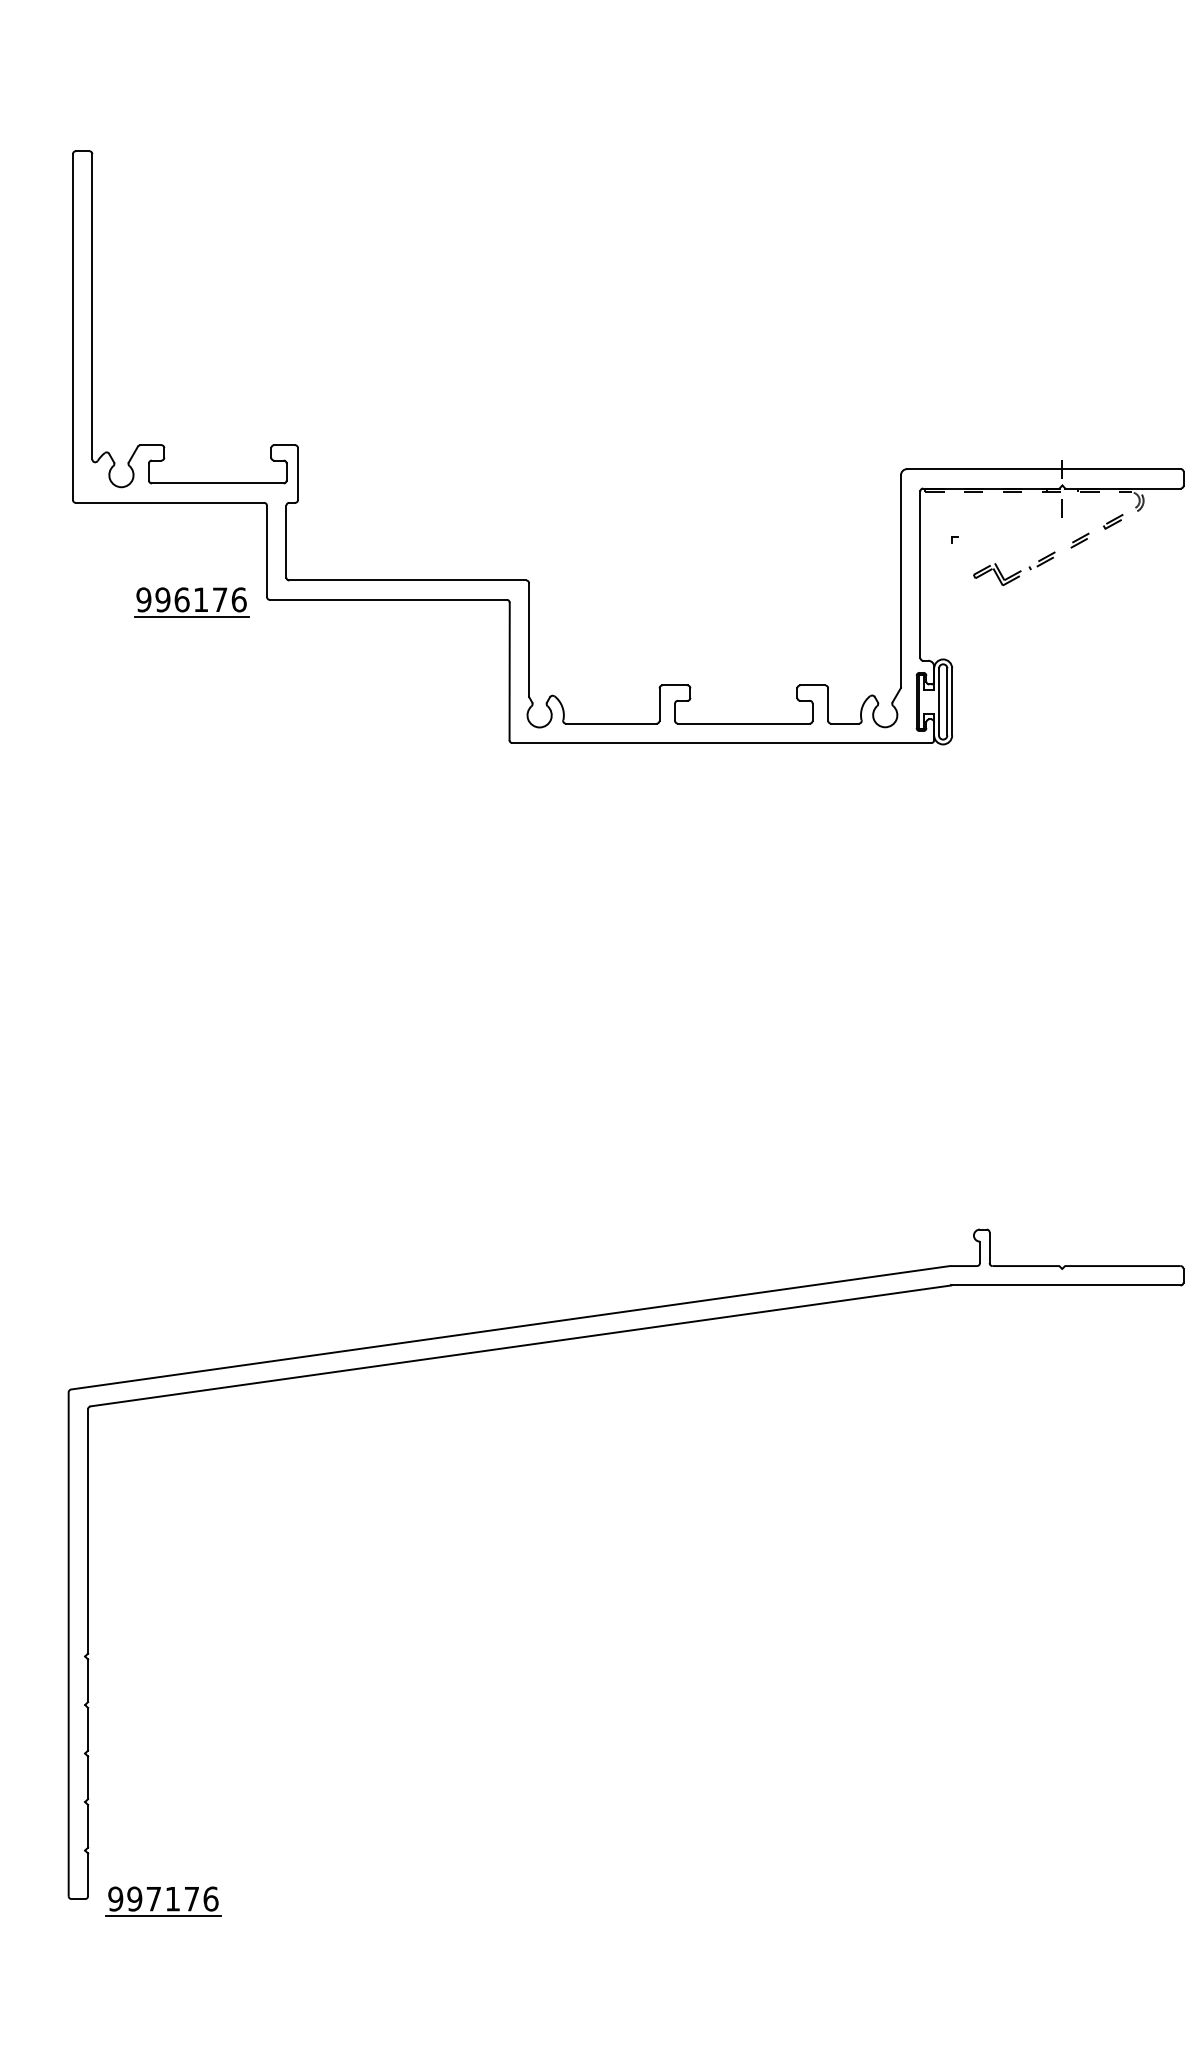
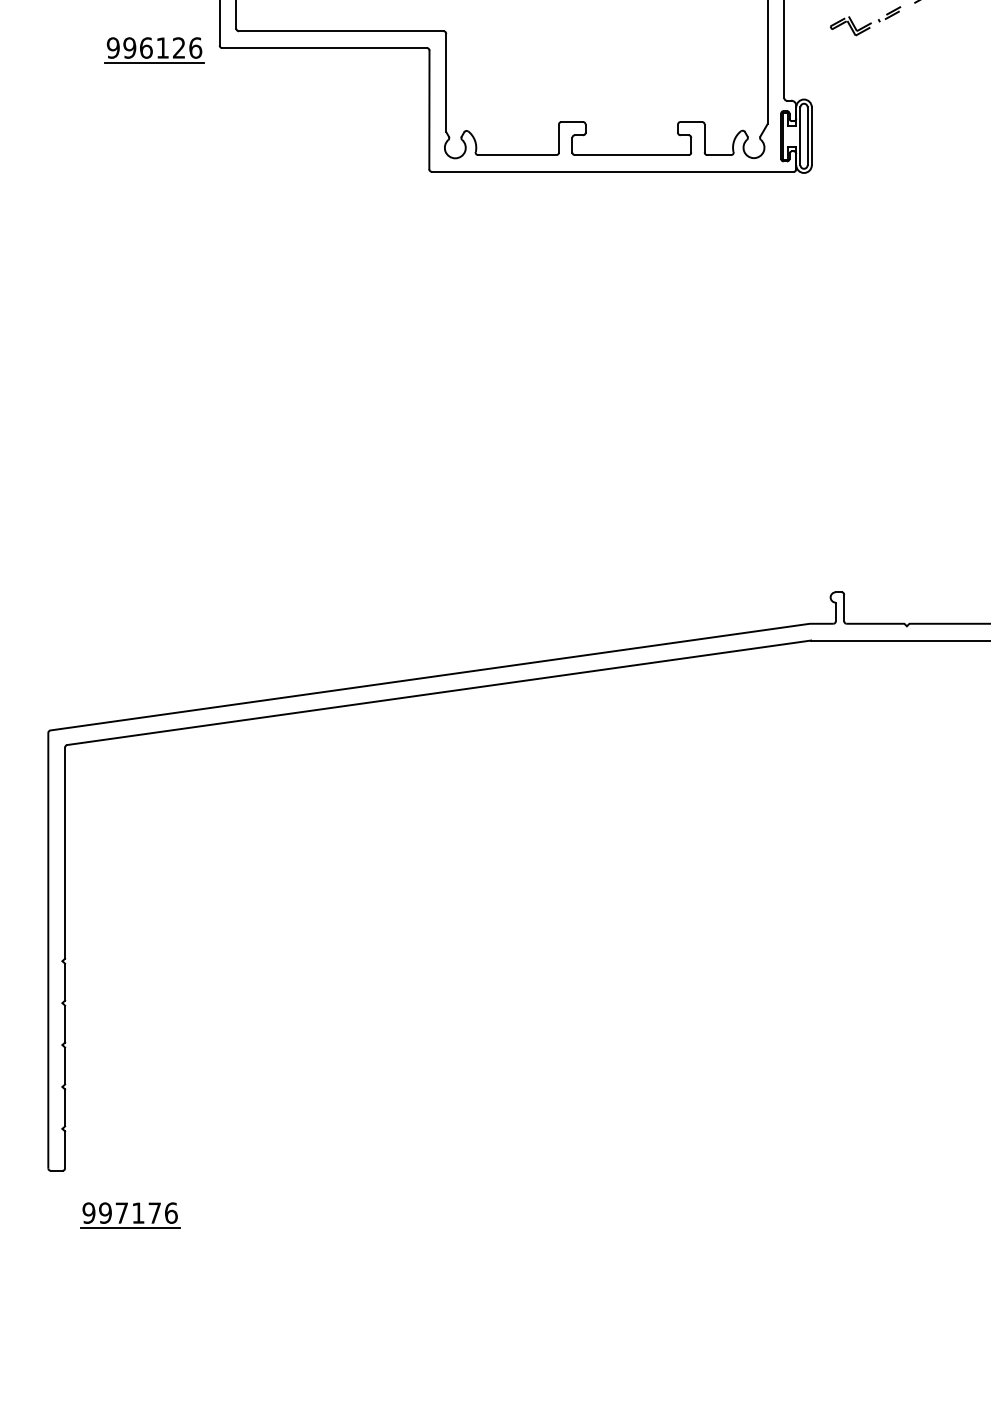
text: (219, 599) -> (178, 47), 996176 -> 996126
part: (157, 1898) -> (125, 1212), moved

